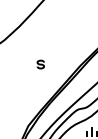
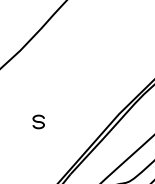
part: (40, 64) -> (38, 121), moved

